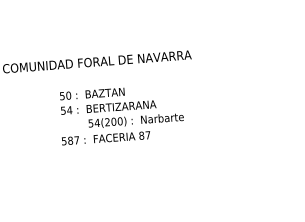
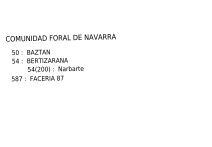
text: (121, 115) -> (47, 65), moved

